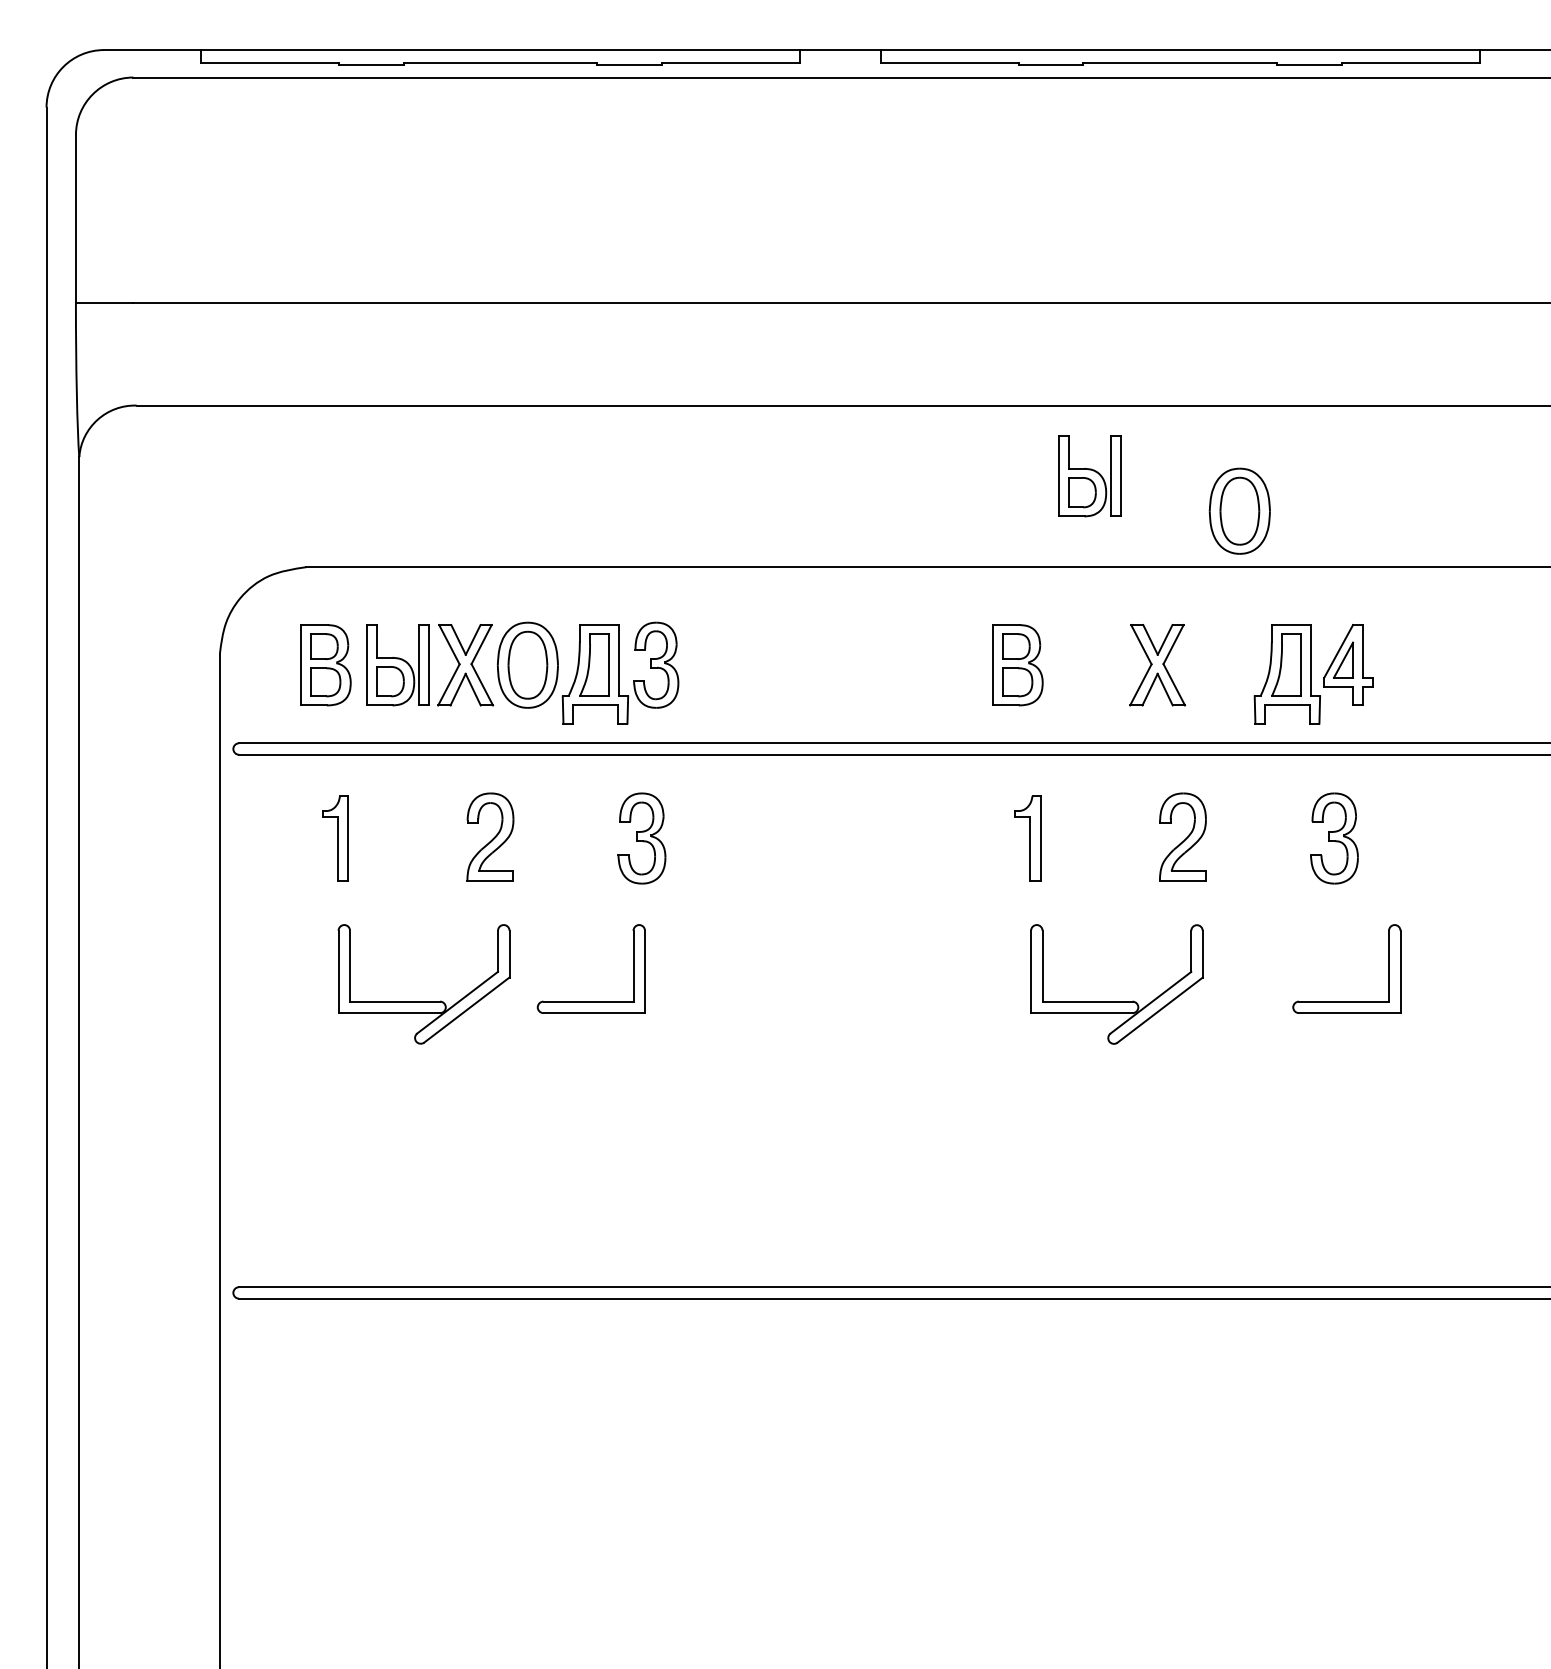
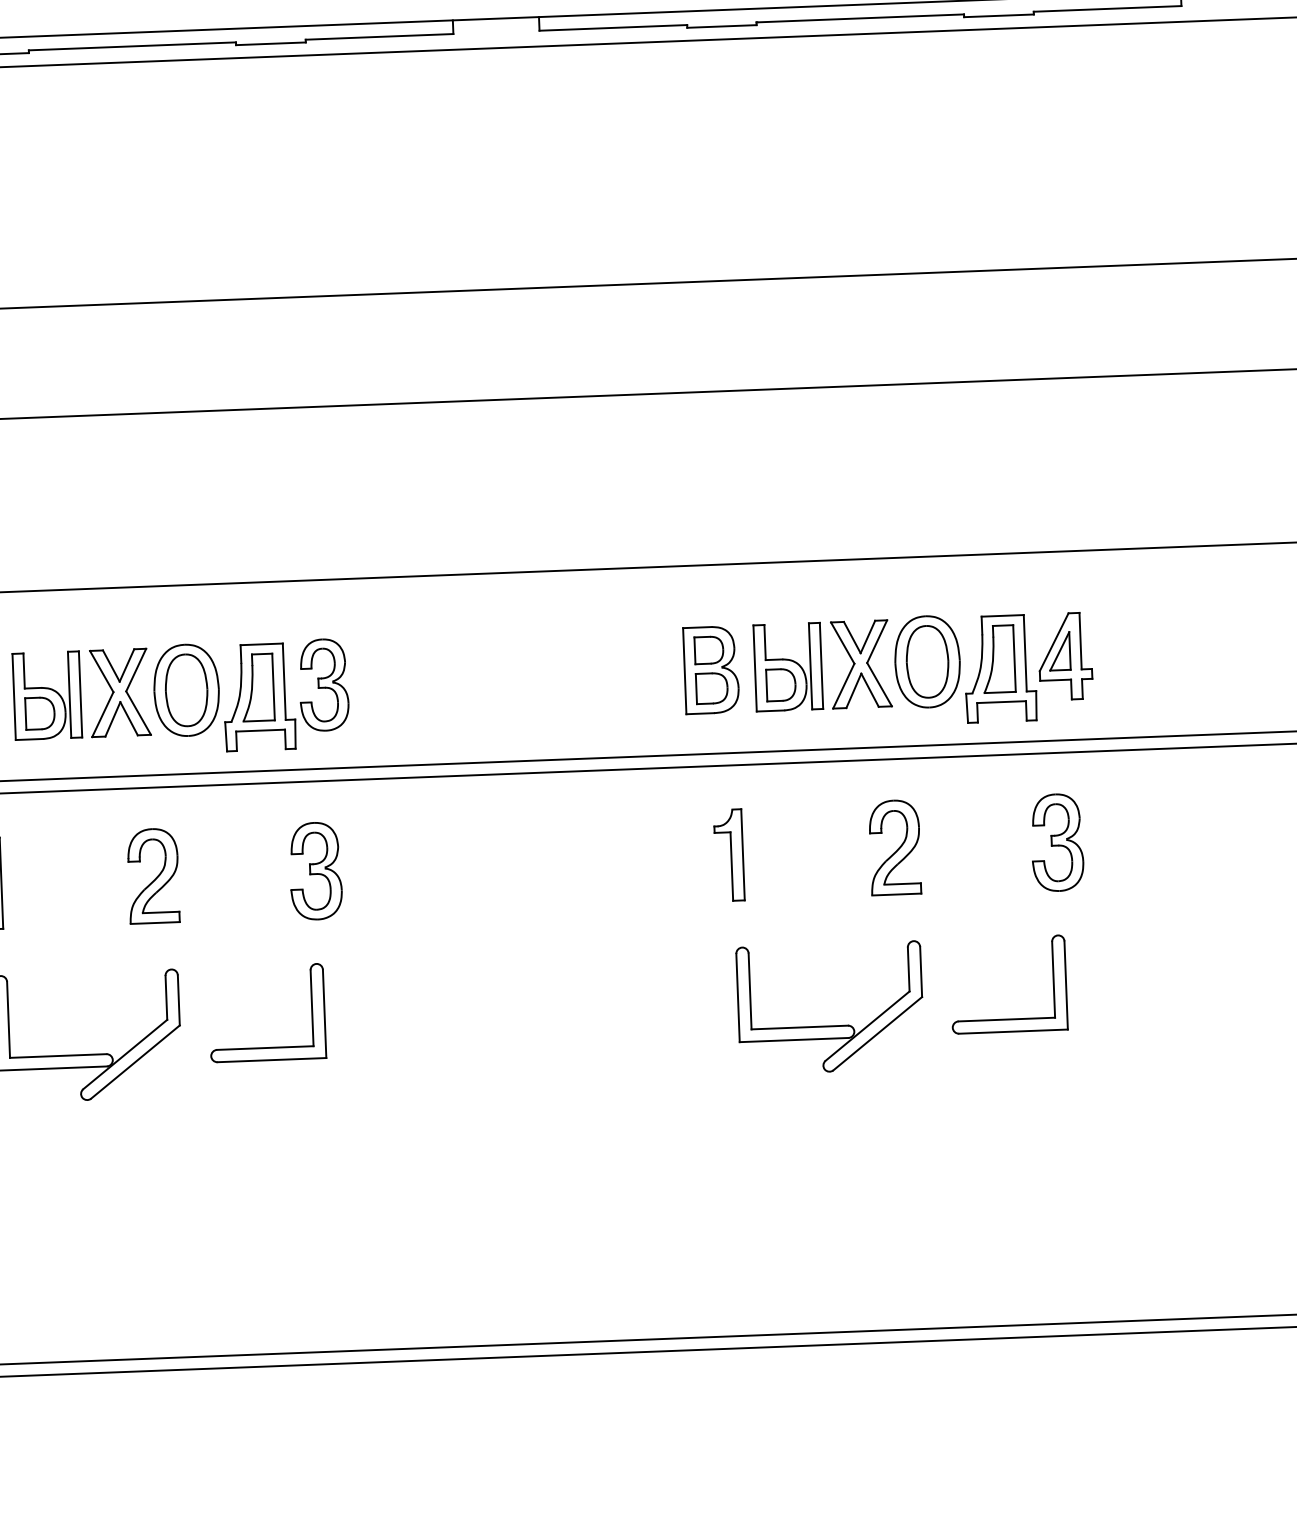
part: (1089, 476) -> (787, 667), moved
part: (1239, 510) -> (927, 661), moved
part: (1346, 1001) -> (1009, 1019), moved

